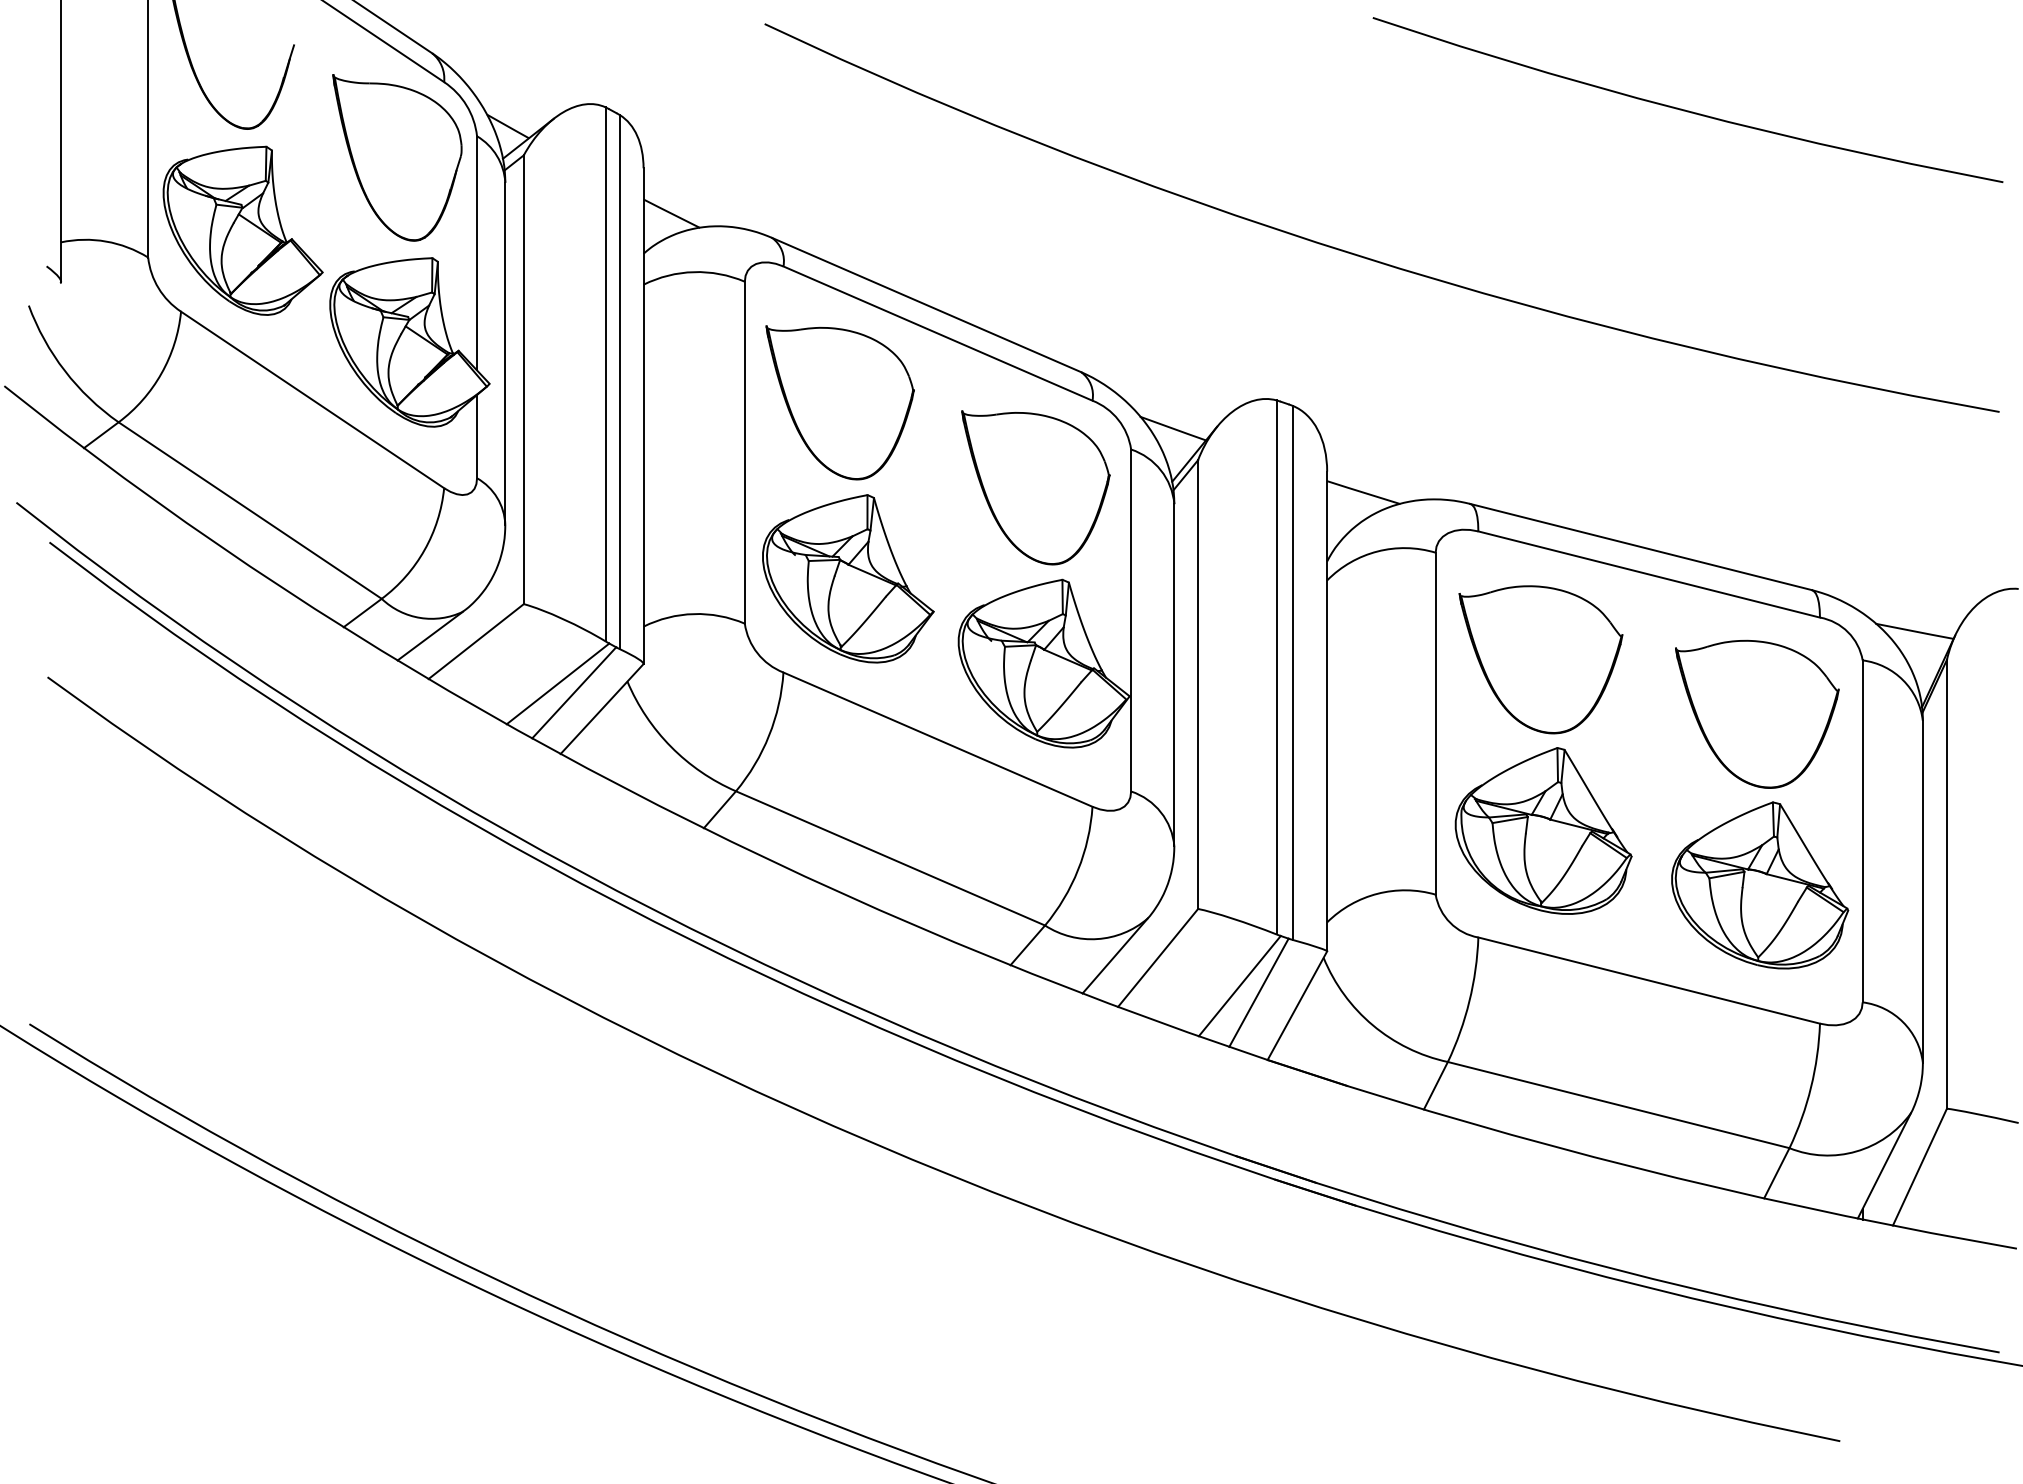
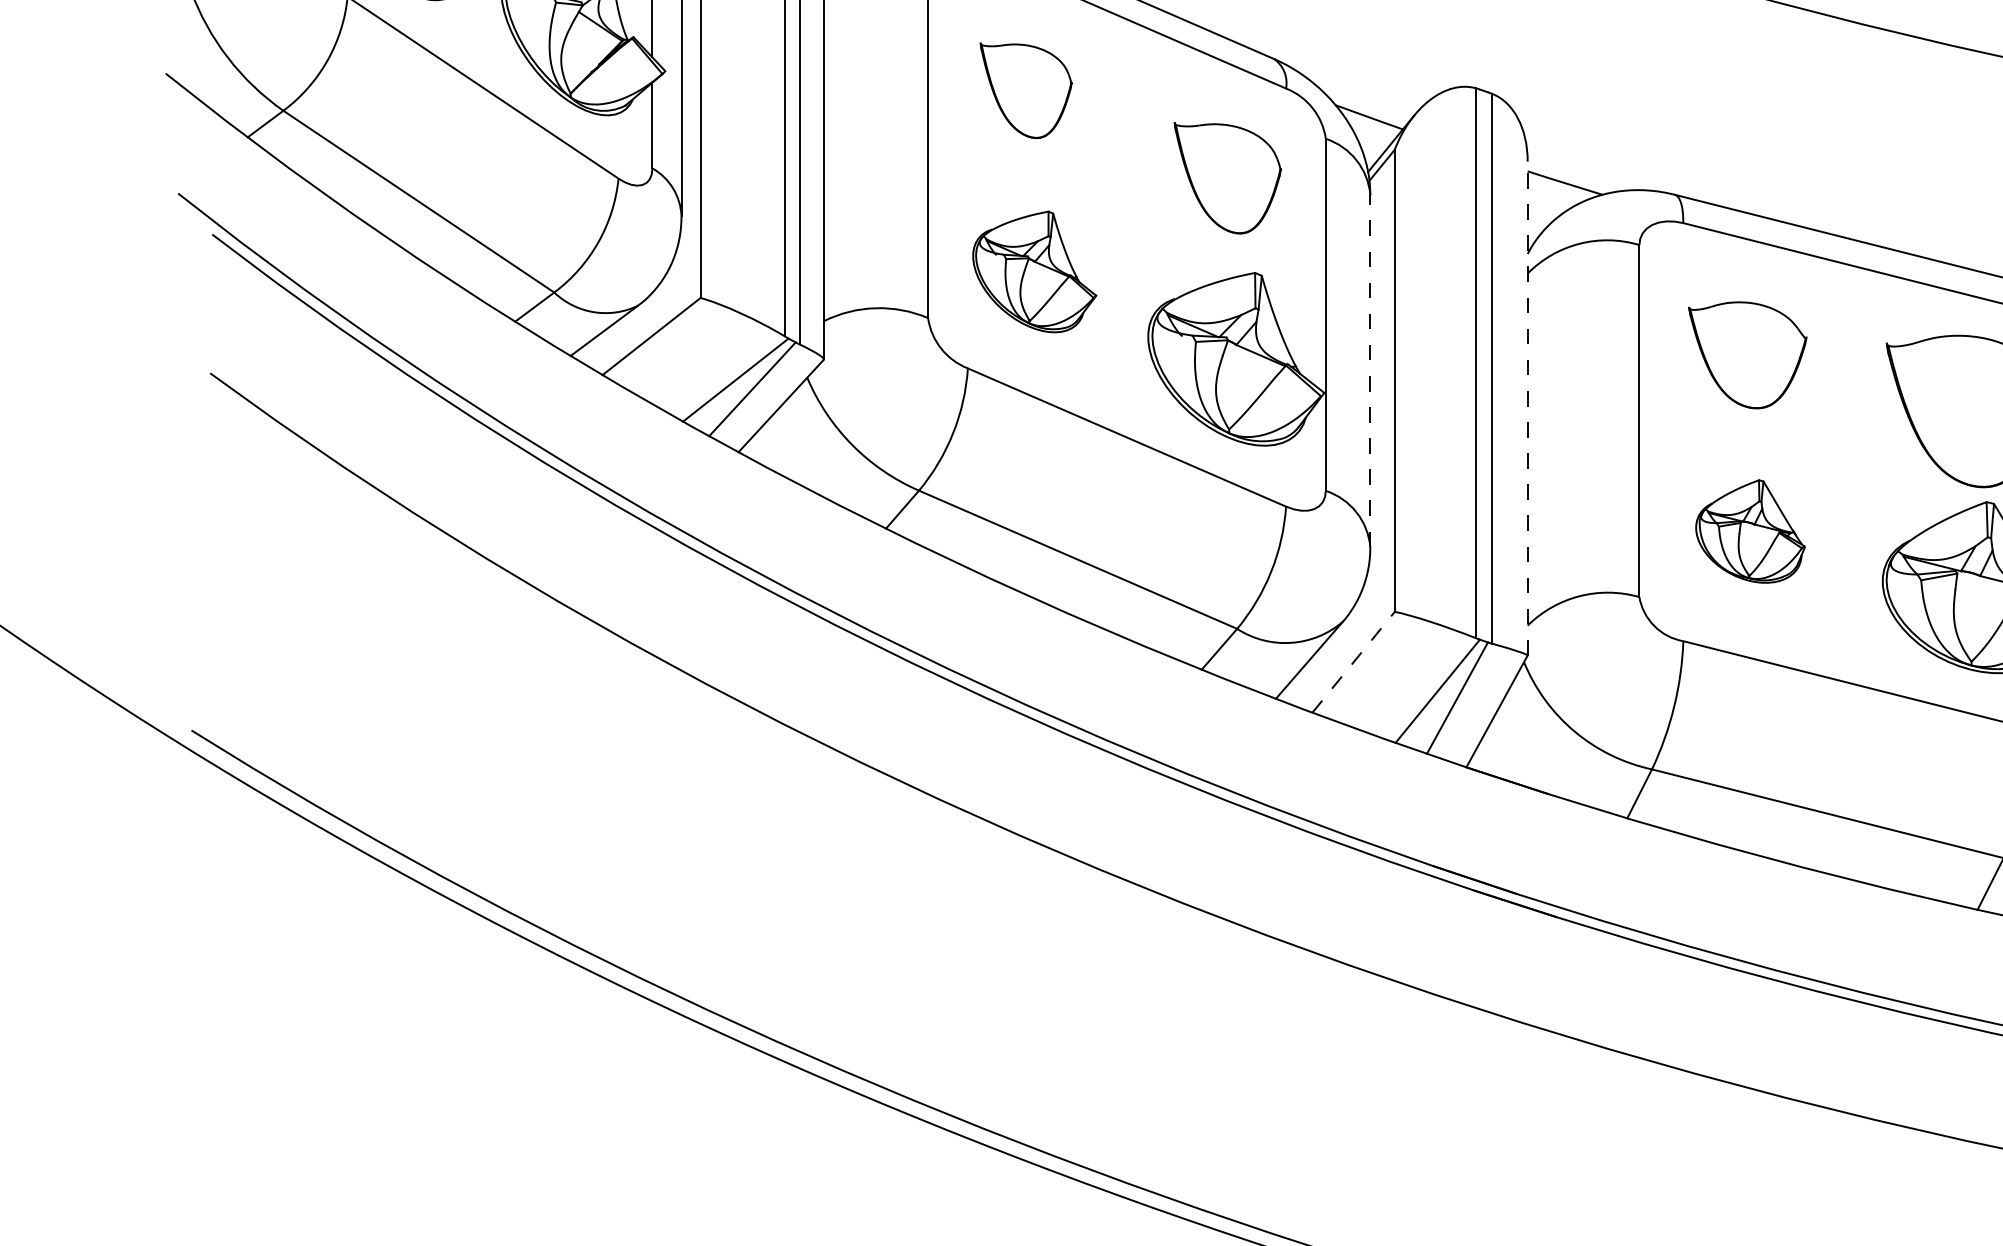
part: (839, 402) -> (1025, 90), size x0.6
part: (1035, 487) -> (1227, 177), size x0.7
part: (848, 578) -> (1034, 271), size x0.7
part: (1540, 659) -> (1747, 354), size x0.7
line: (1174, 675) -> (1370, 371), solid -> dashed
line: (1327, 711) -> (1528, 408), solid -> dashed
part: (1543, 830) -> (1750, 531), size x0.6
line: (1158, 957) -> (1354, 661), solid -> dashed

